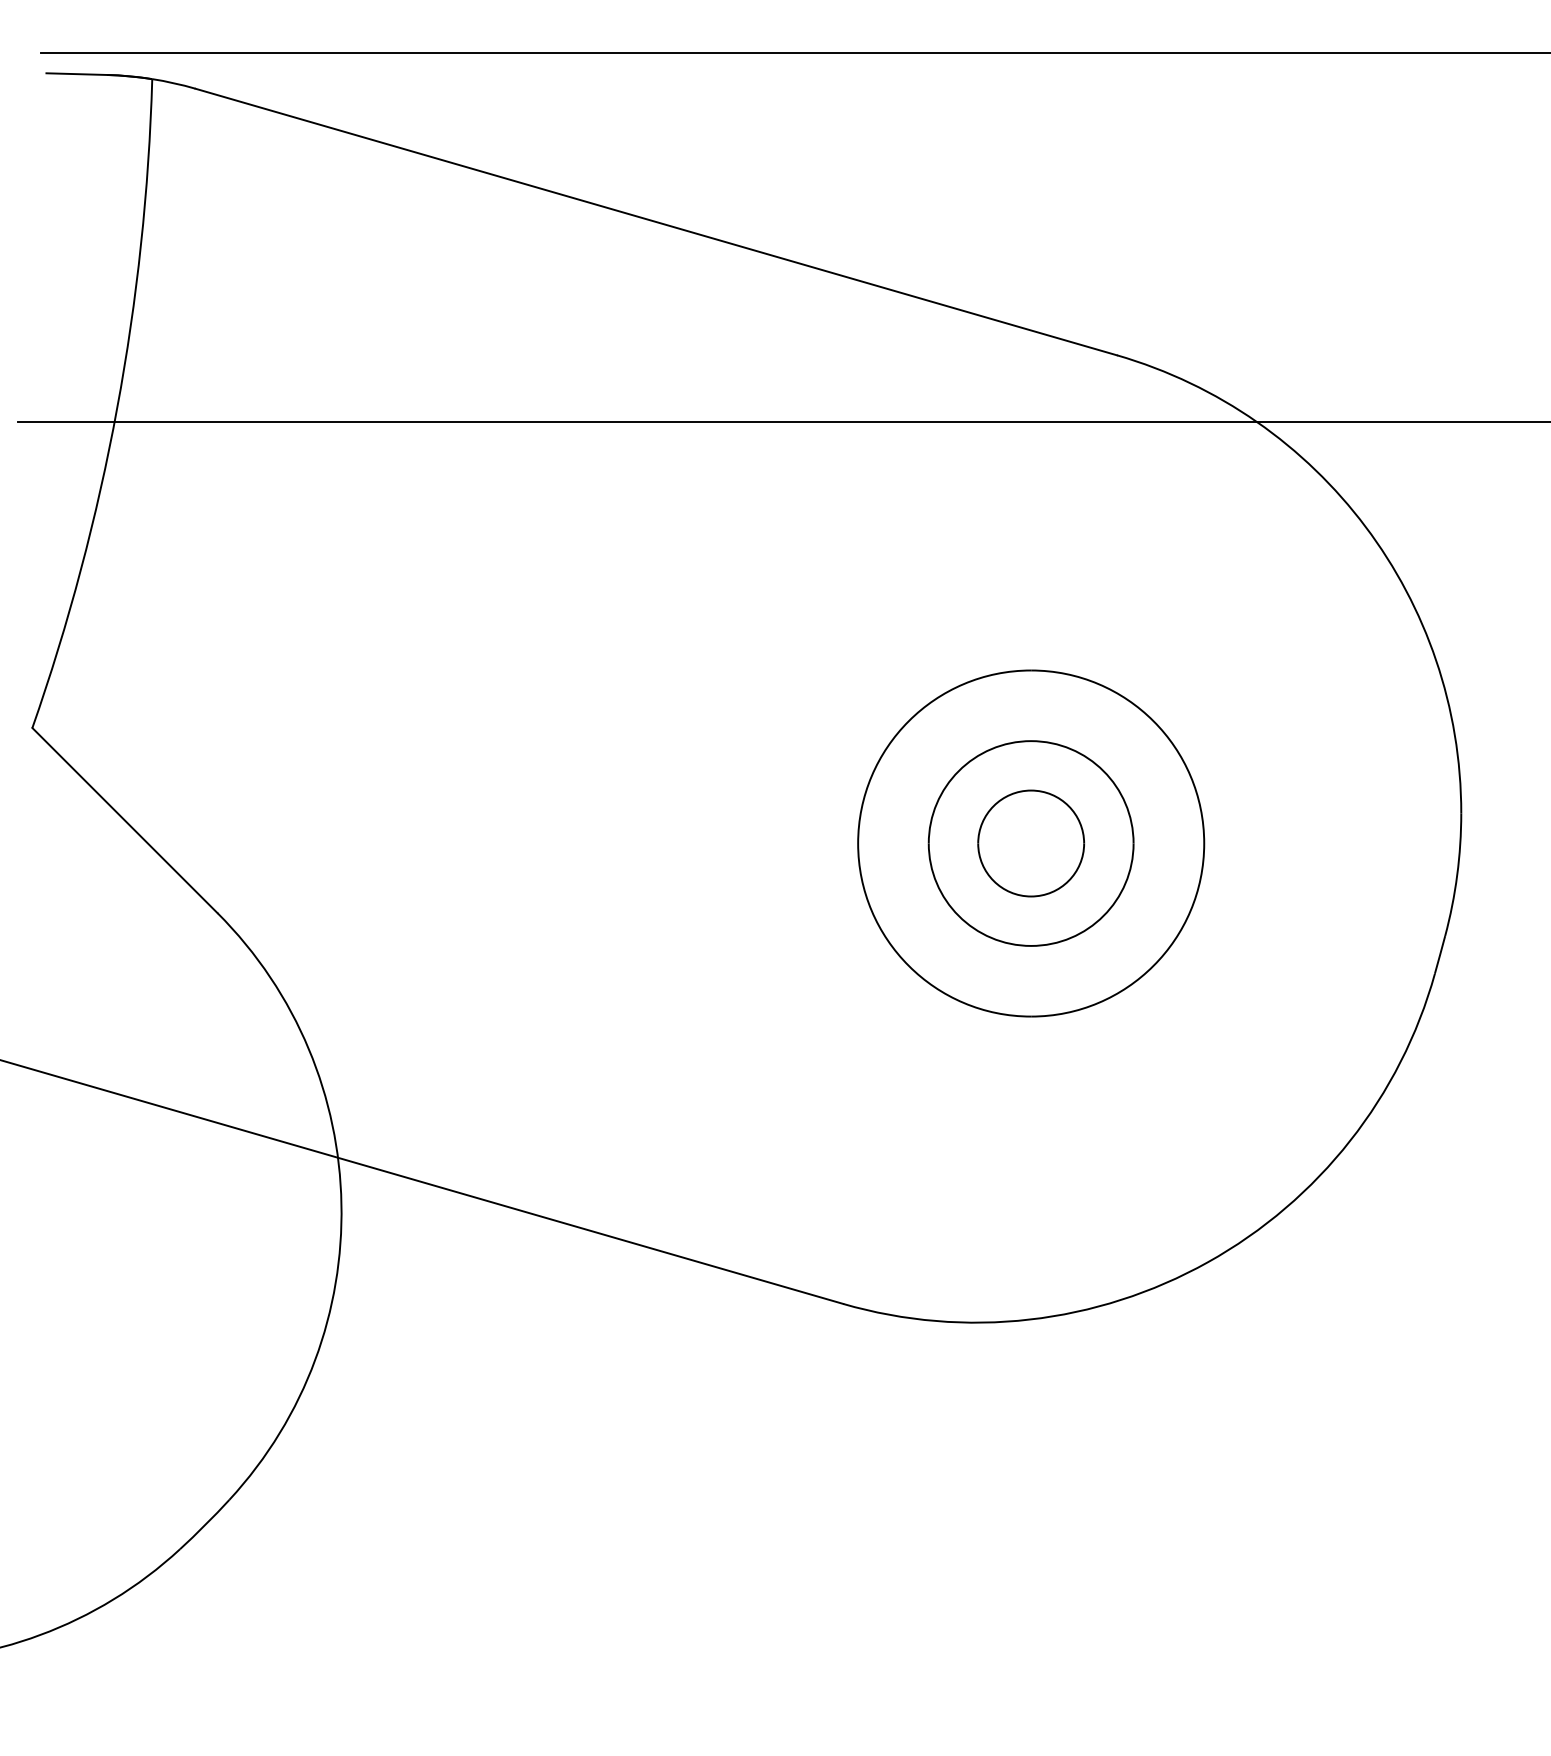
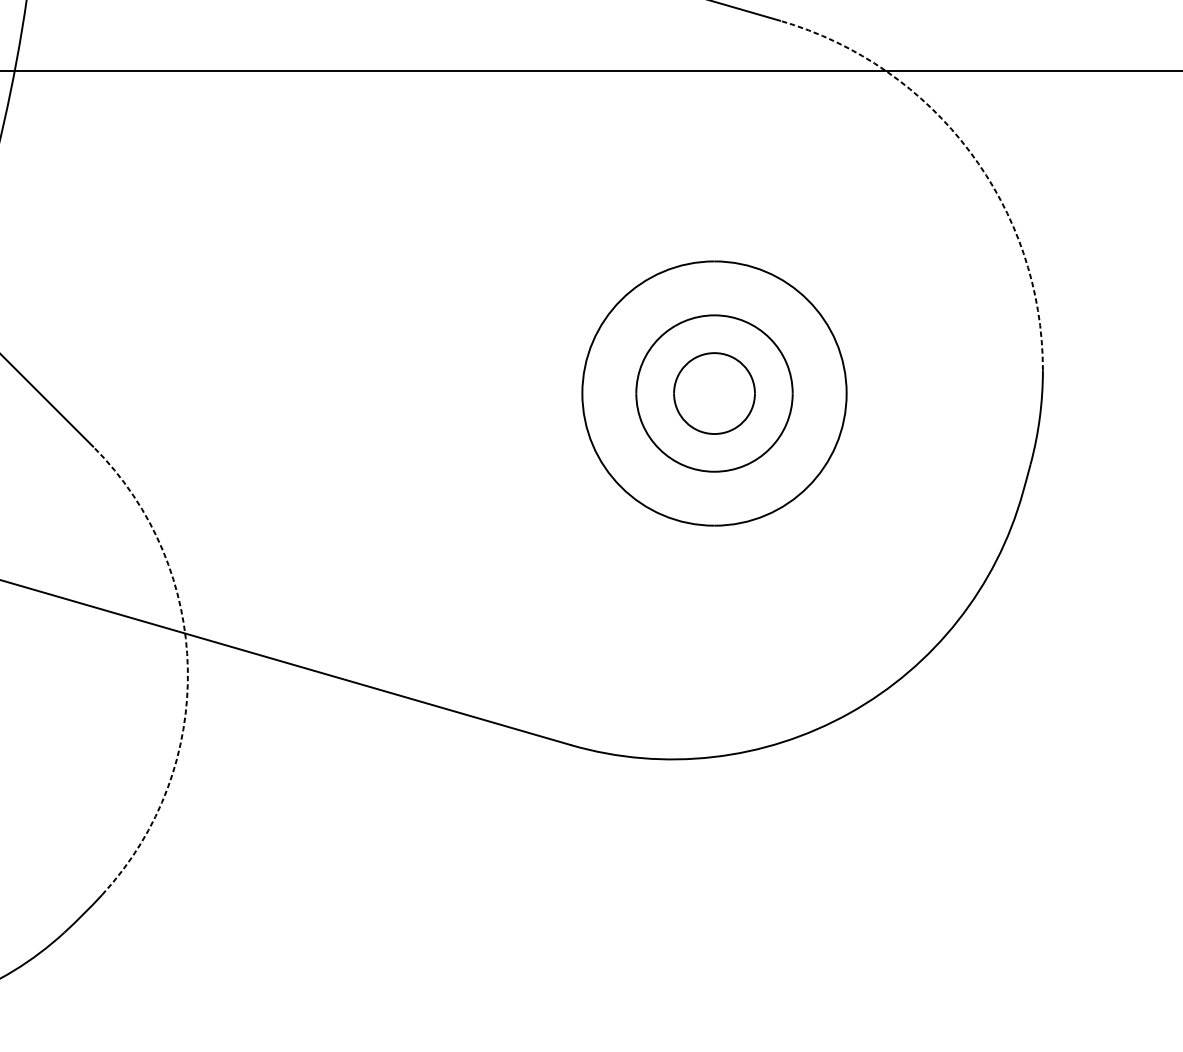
arc: (1365, 526) -> (969, 151), solid -> dashed
arc: (341, 1204) -> (187, 669), solid -> dashed

